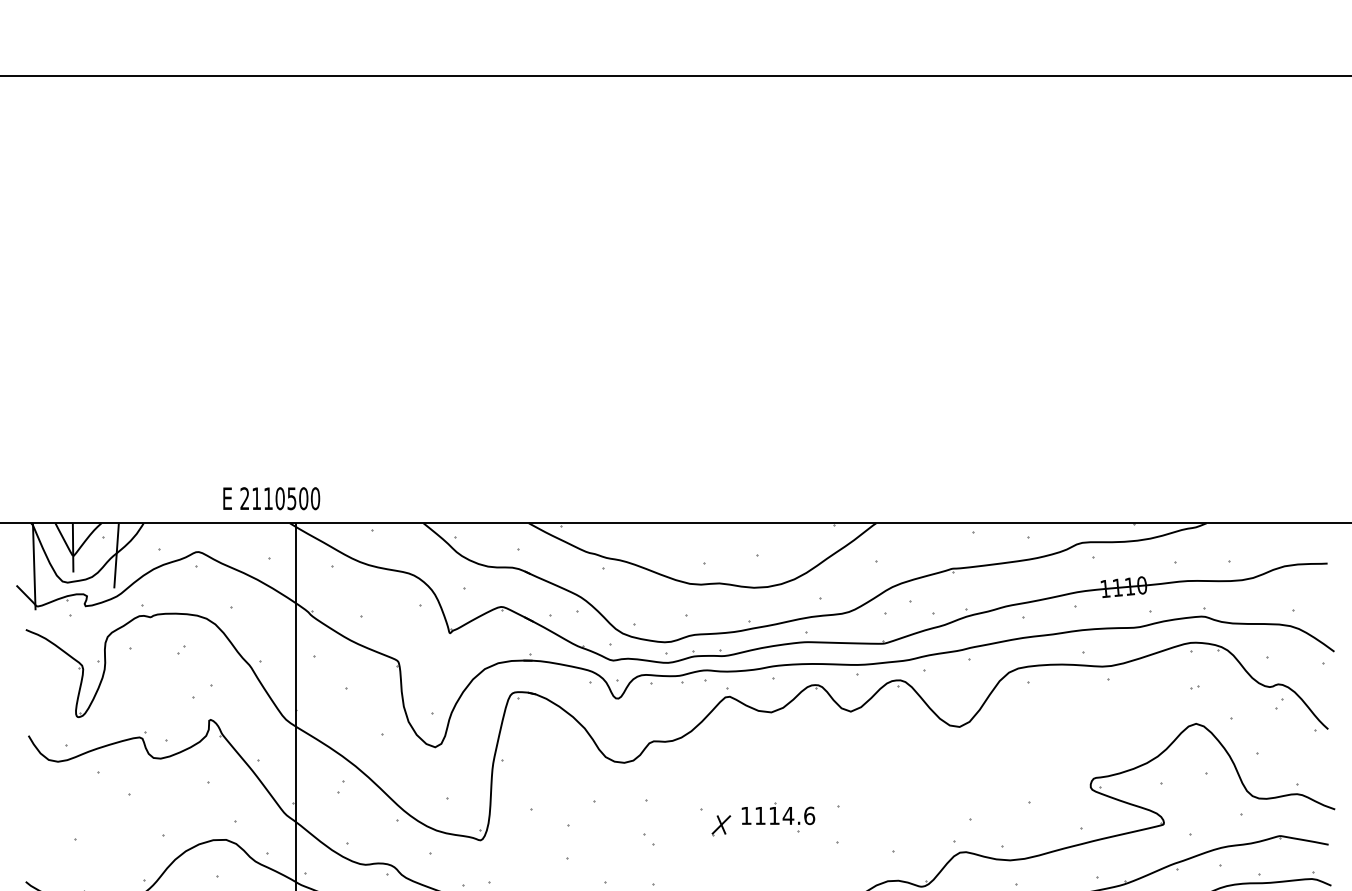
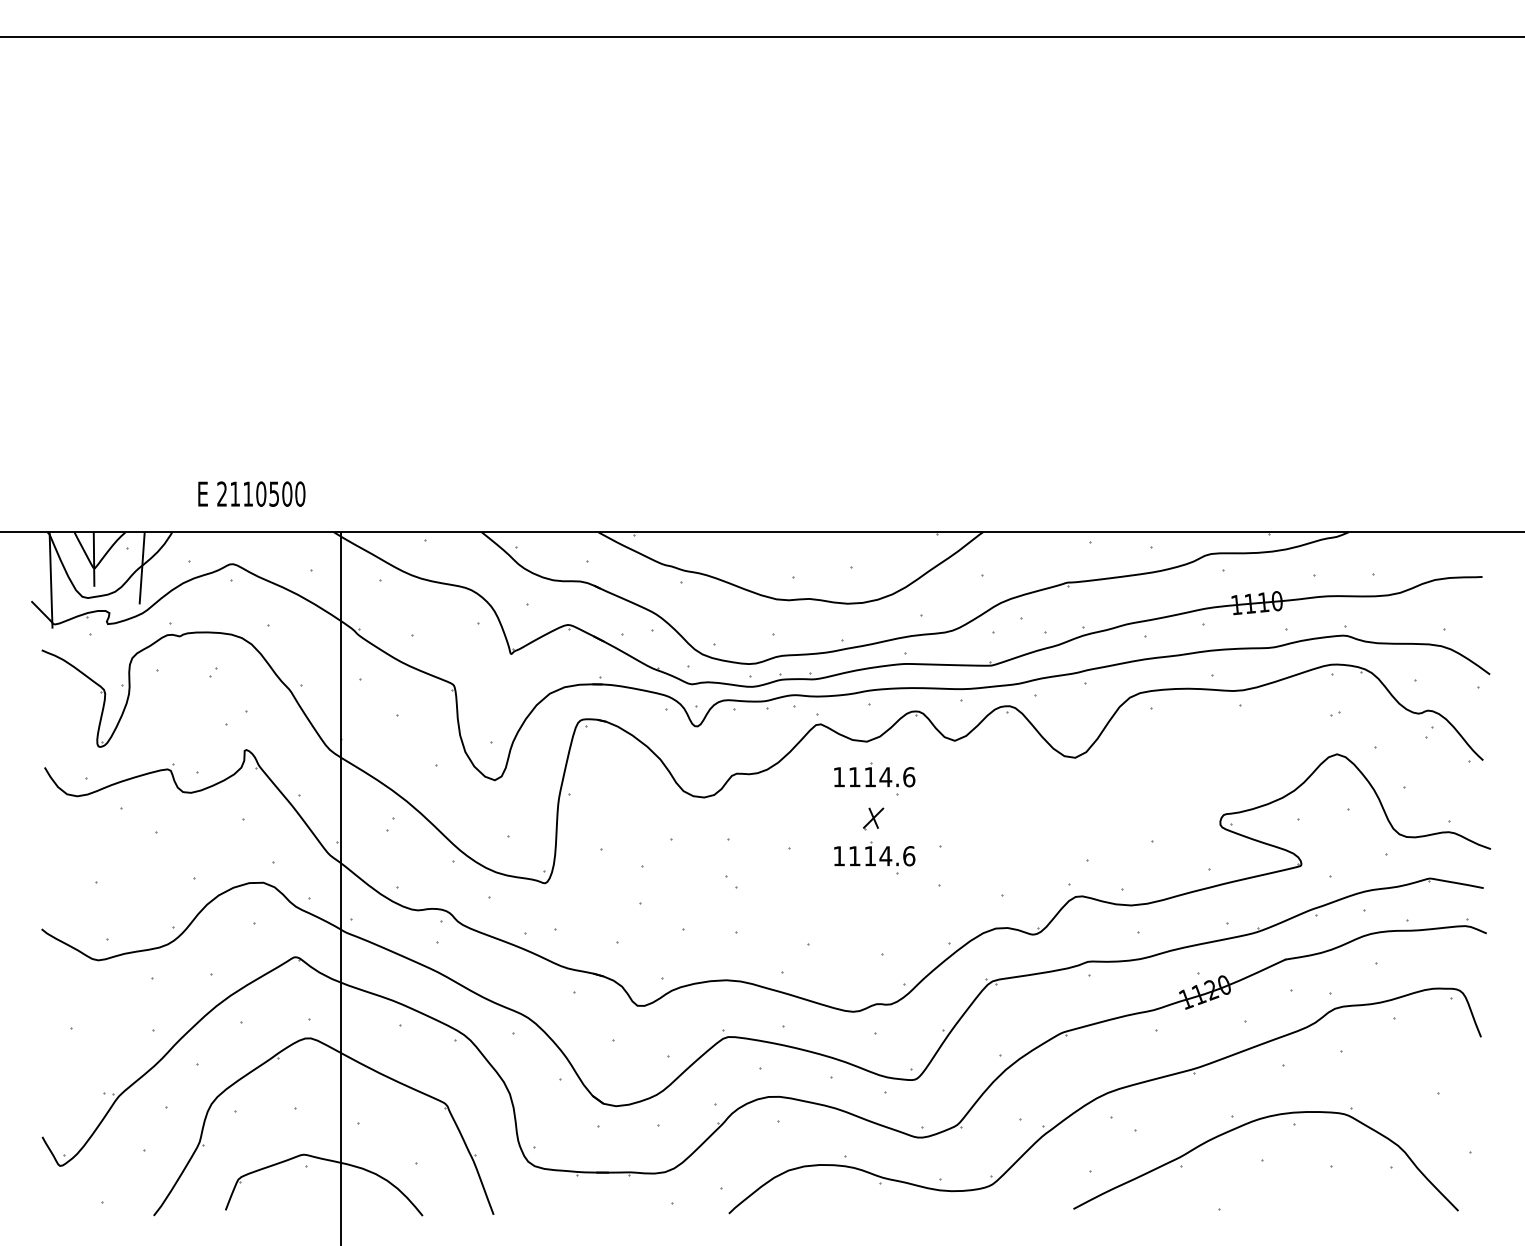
text: (271, 498) -> (251, 493), moved
part: (778, 745) -> (874, 778), added
part: (721, 825) -> (873, 818), moved

